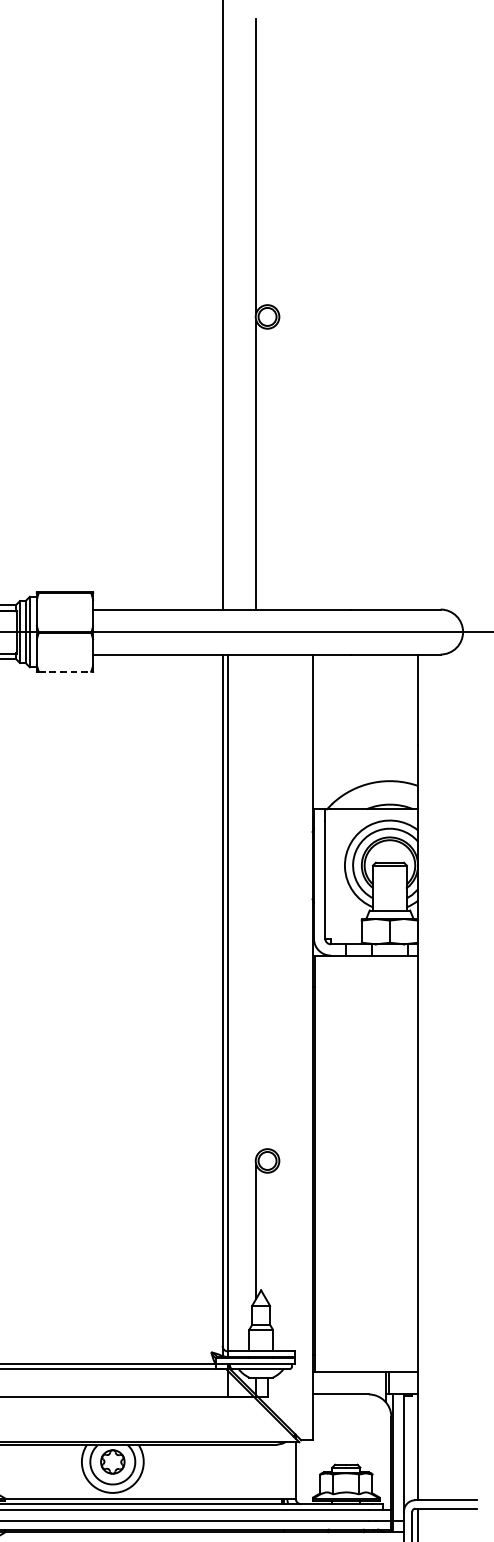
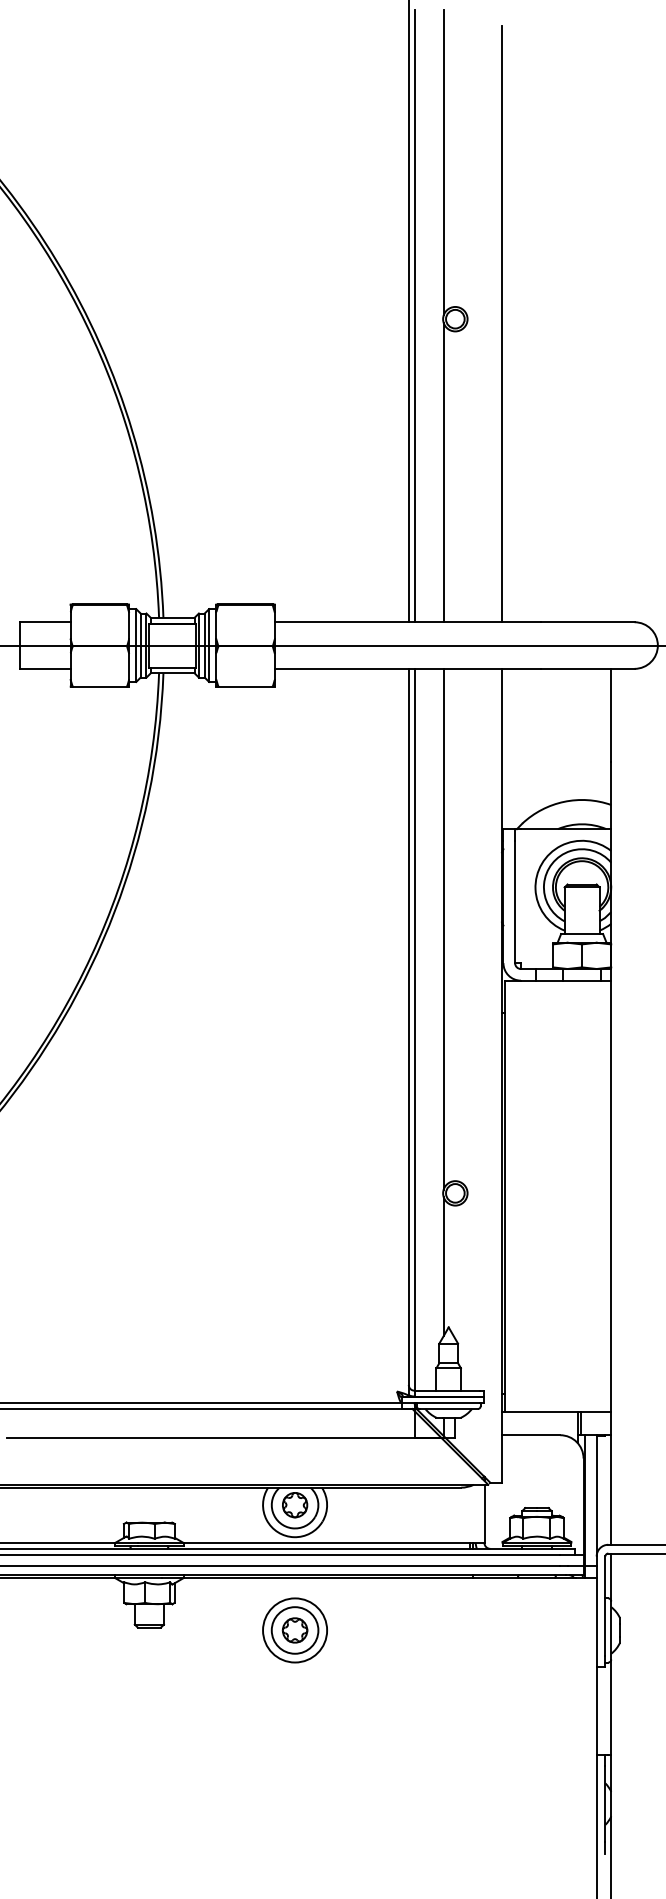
line: (228, 314) -> (414, 316), added
line: (312, 322) -> (501, 324), added
line: (65, 671) -> (246, 686), dashed -> solid
line: (256, 905) -> (443, 928), added

